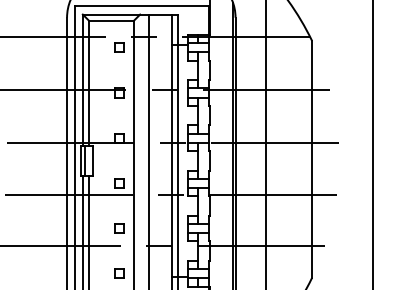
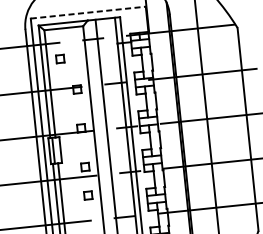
line: (142, 5) -> (89, 12), solid -> dashed
part: (119, 47) -> (60, 58), moved
part: (119, 228) -> (87, 195), moved

